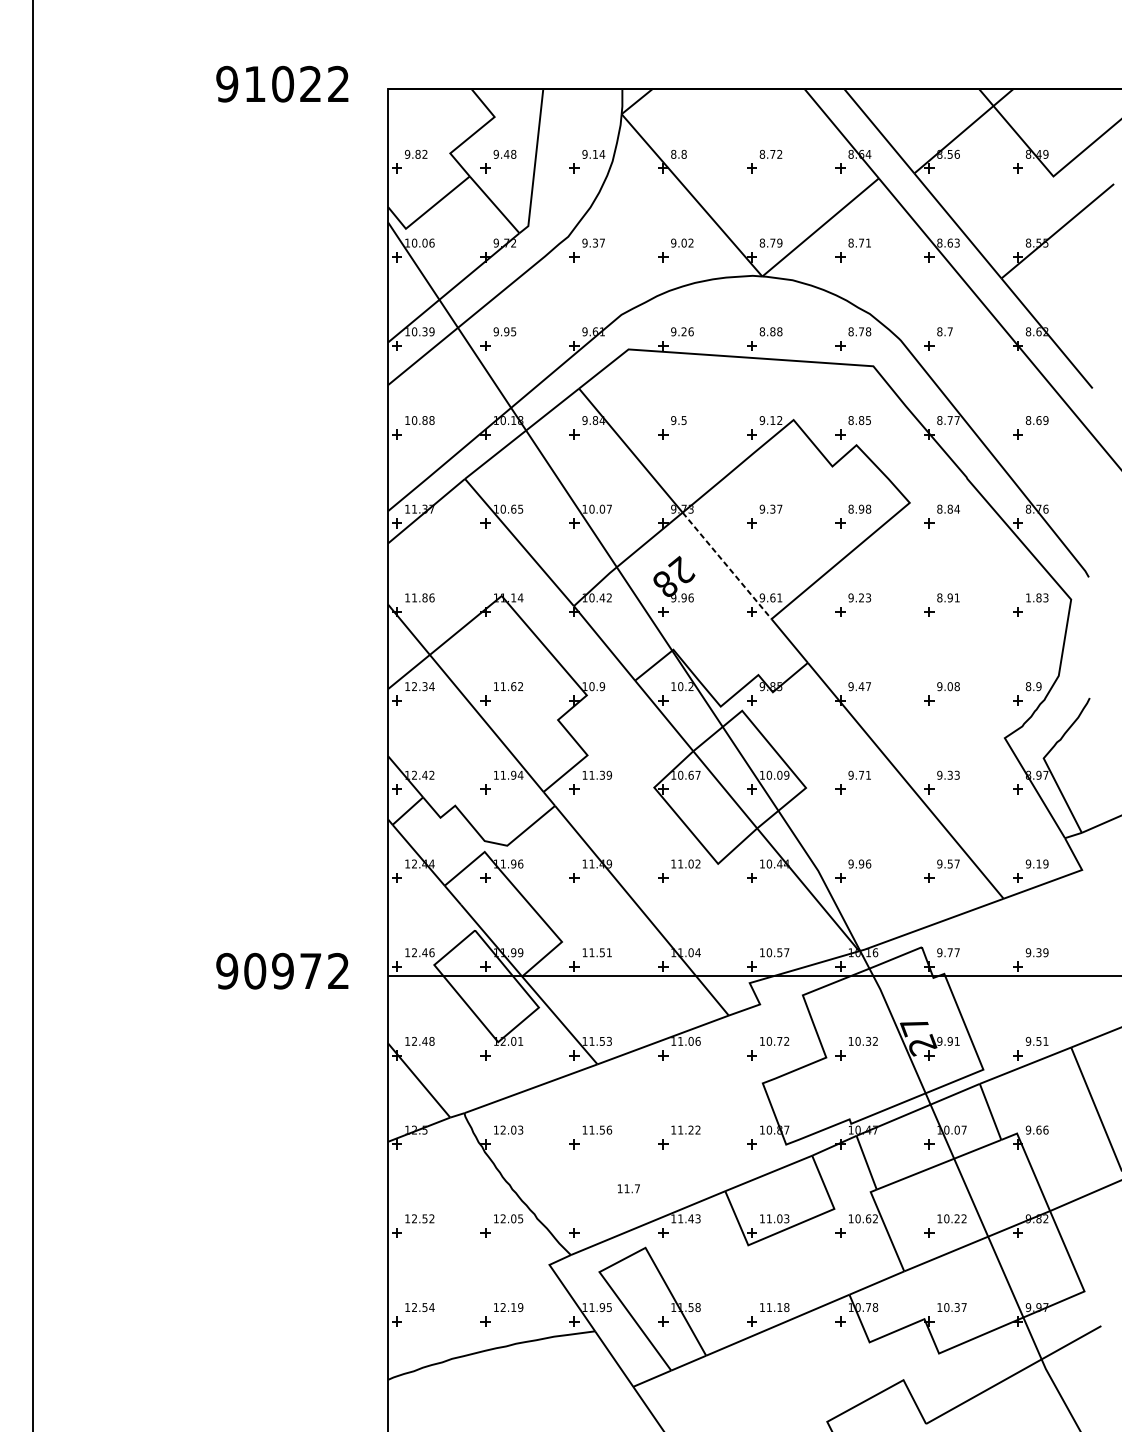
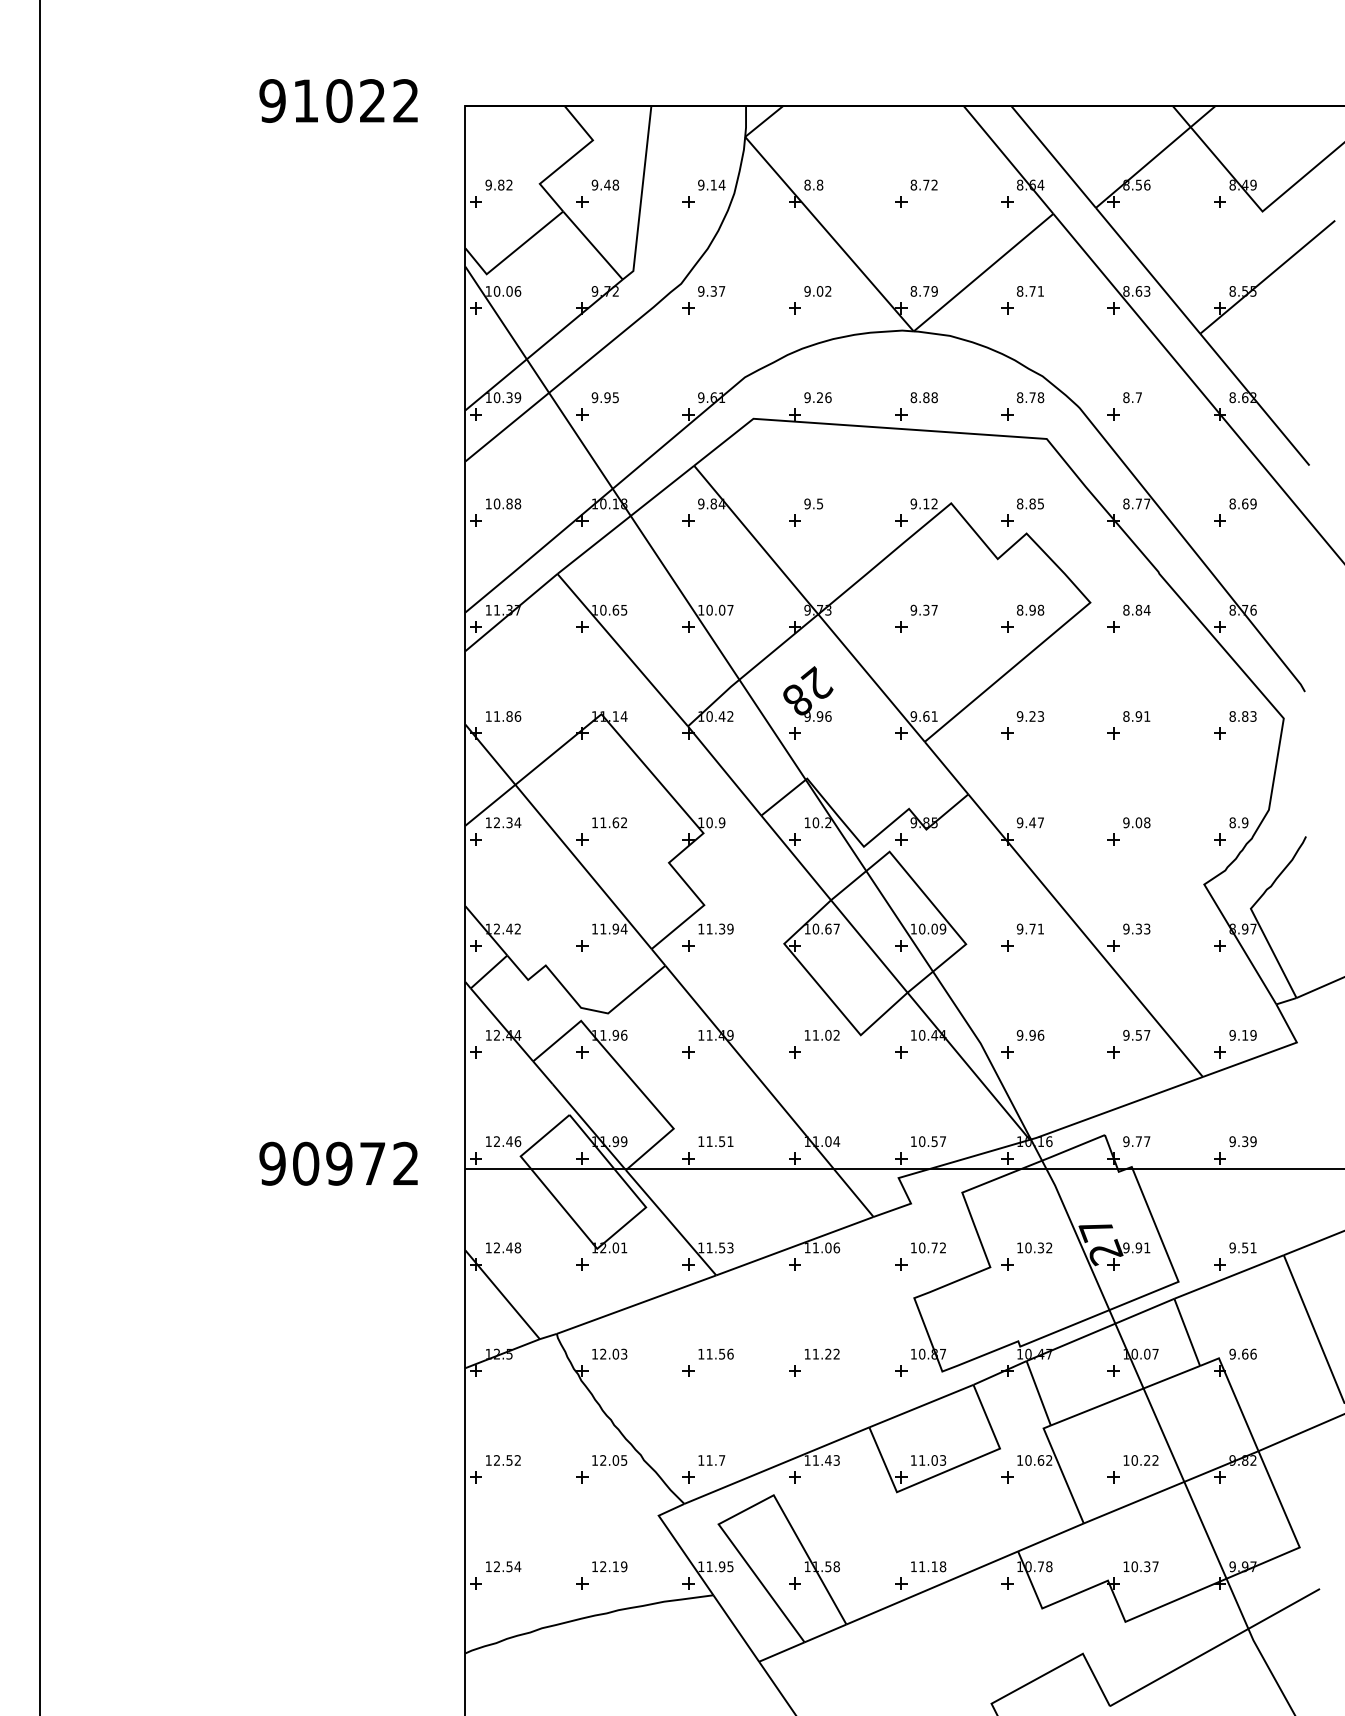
line: (727, 566) -> (871, 678), dashed -> solid
text: (1028, 597) -> (1232, 716), 1.83 -> 8.83
text: (628, 1188) -> (711, 1460), moved

